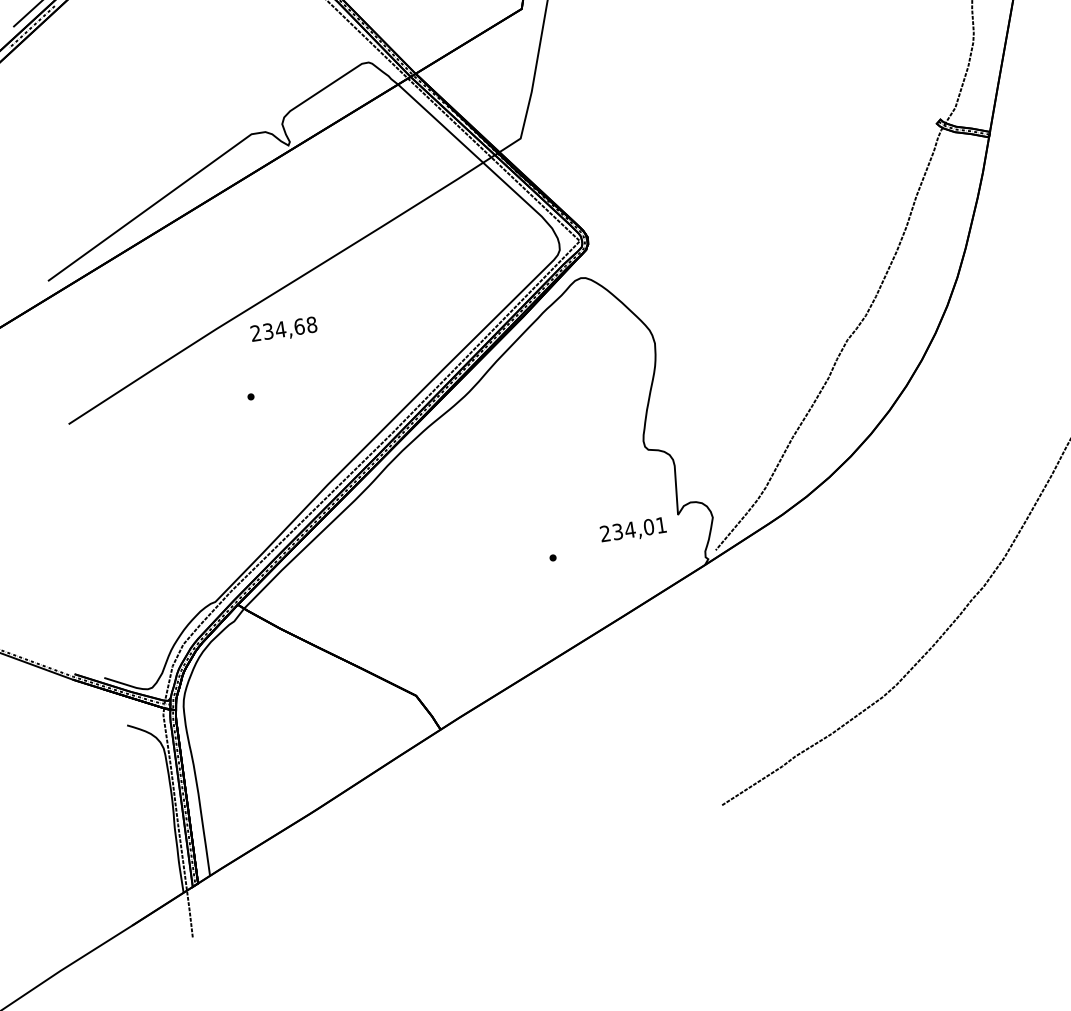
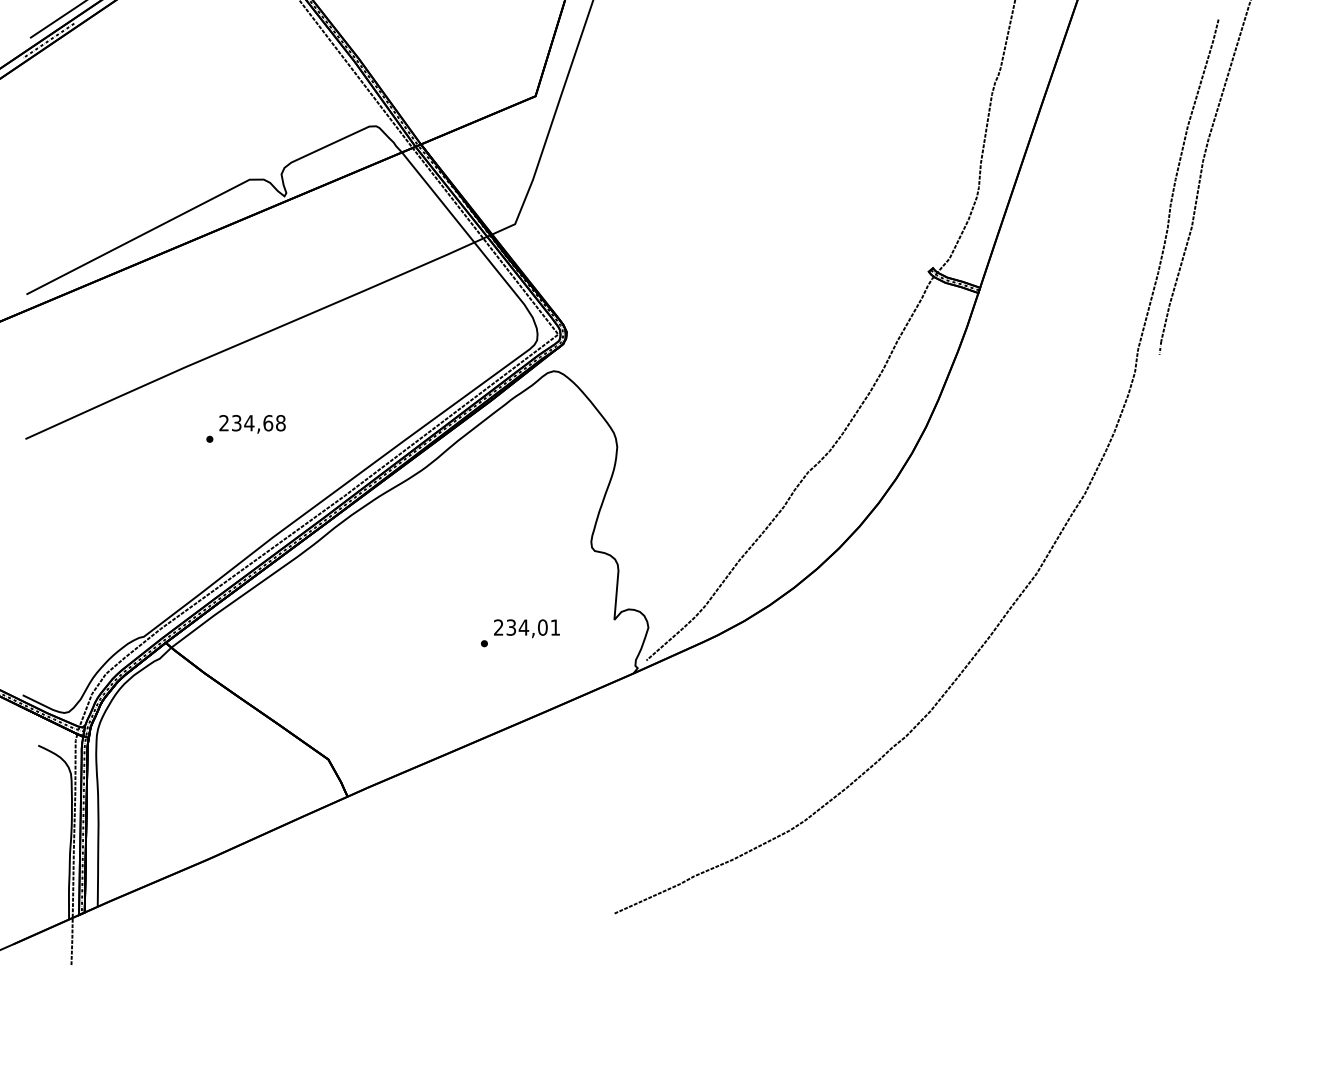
text: (284, 330) -> (252, 424), moved
text: (632, 530) -> (526, 628), moved

